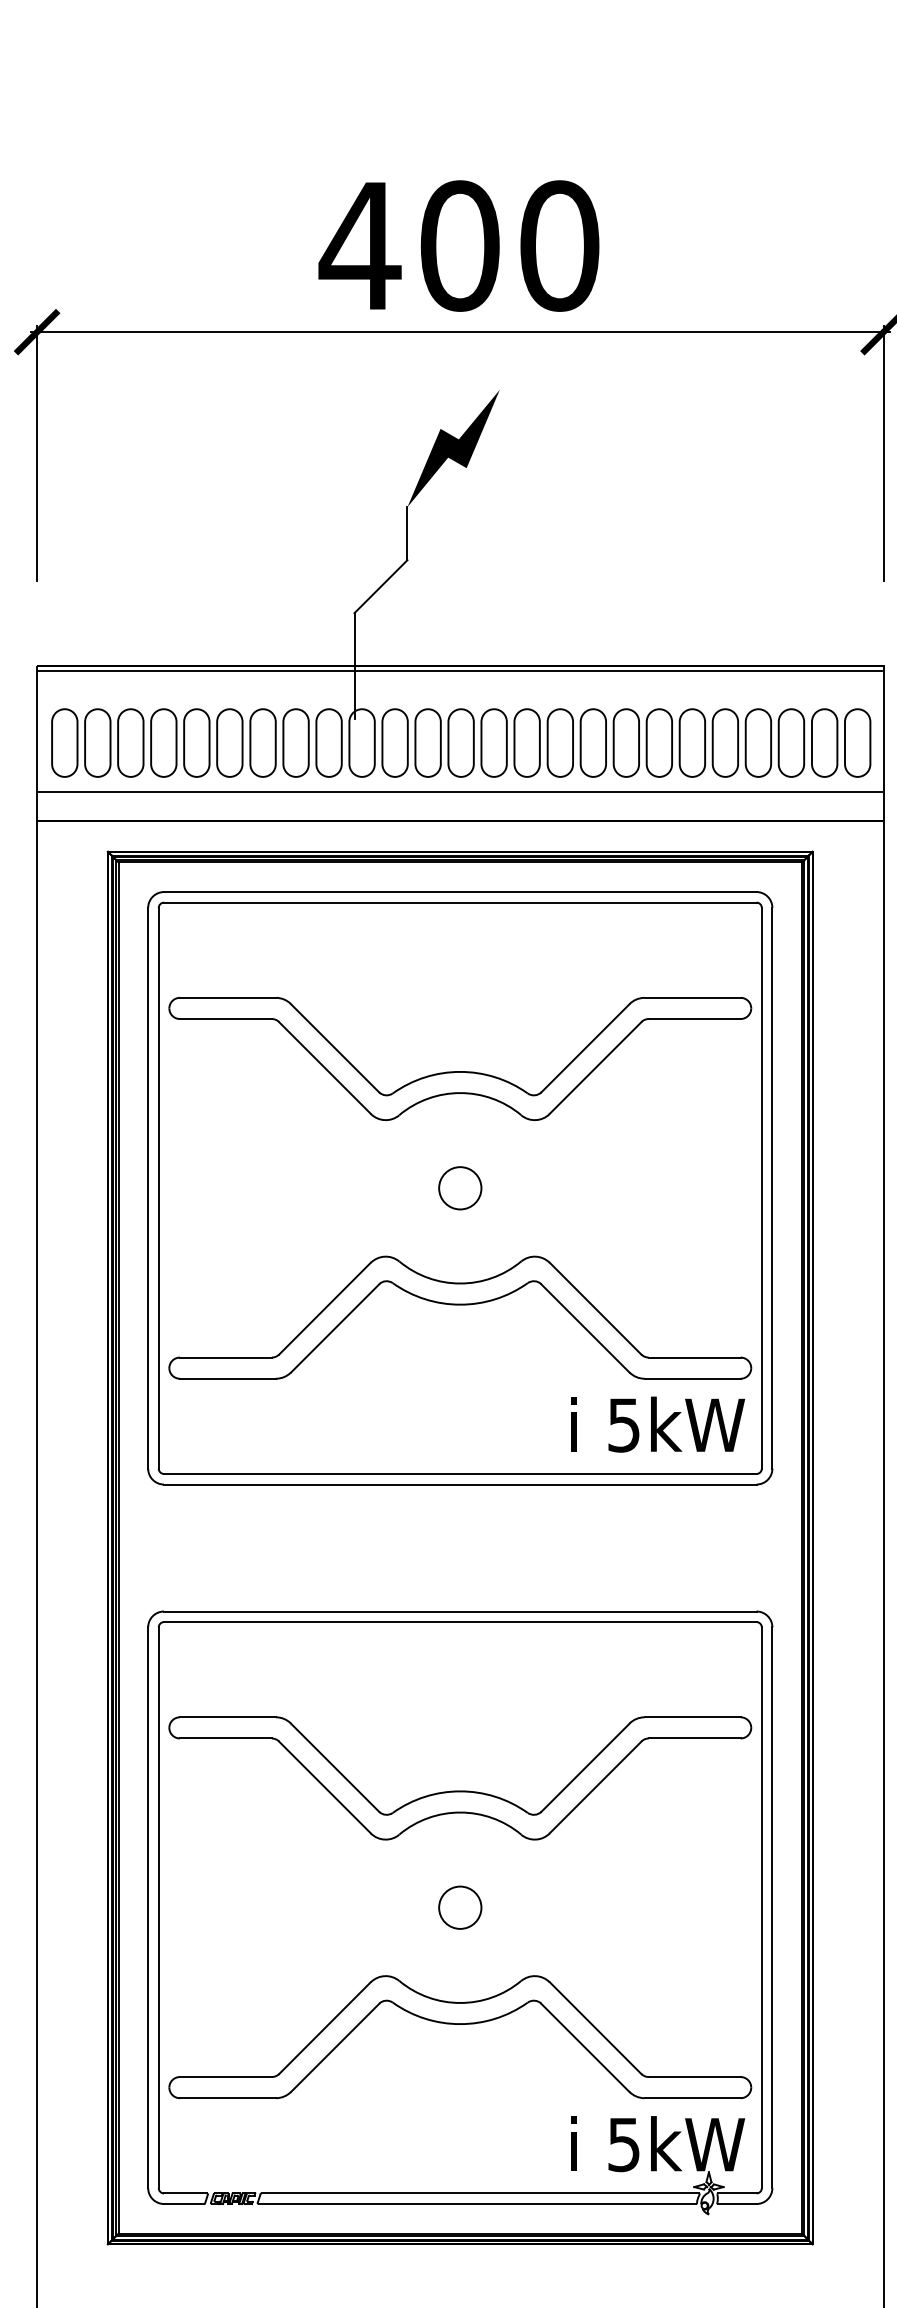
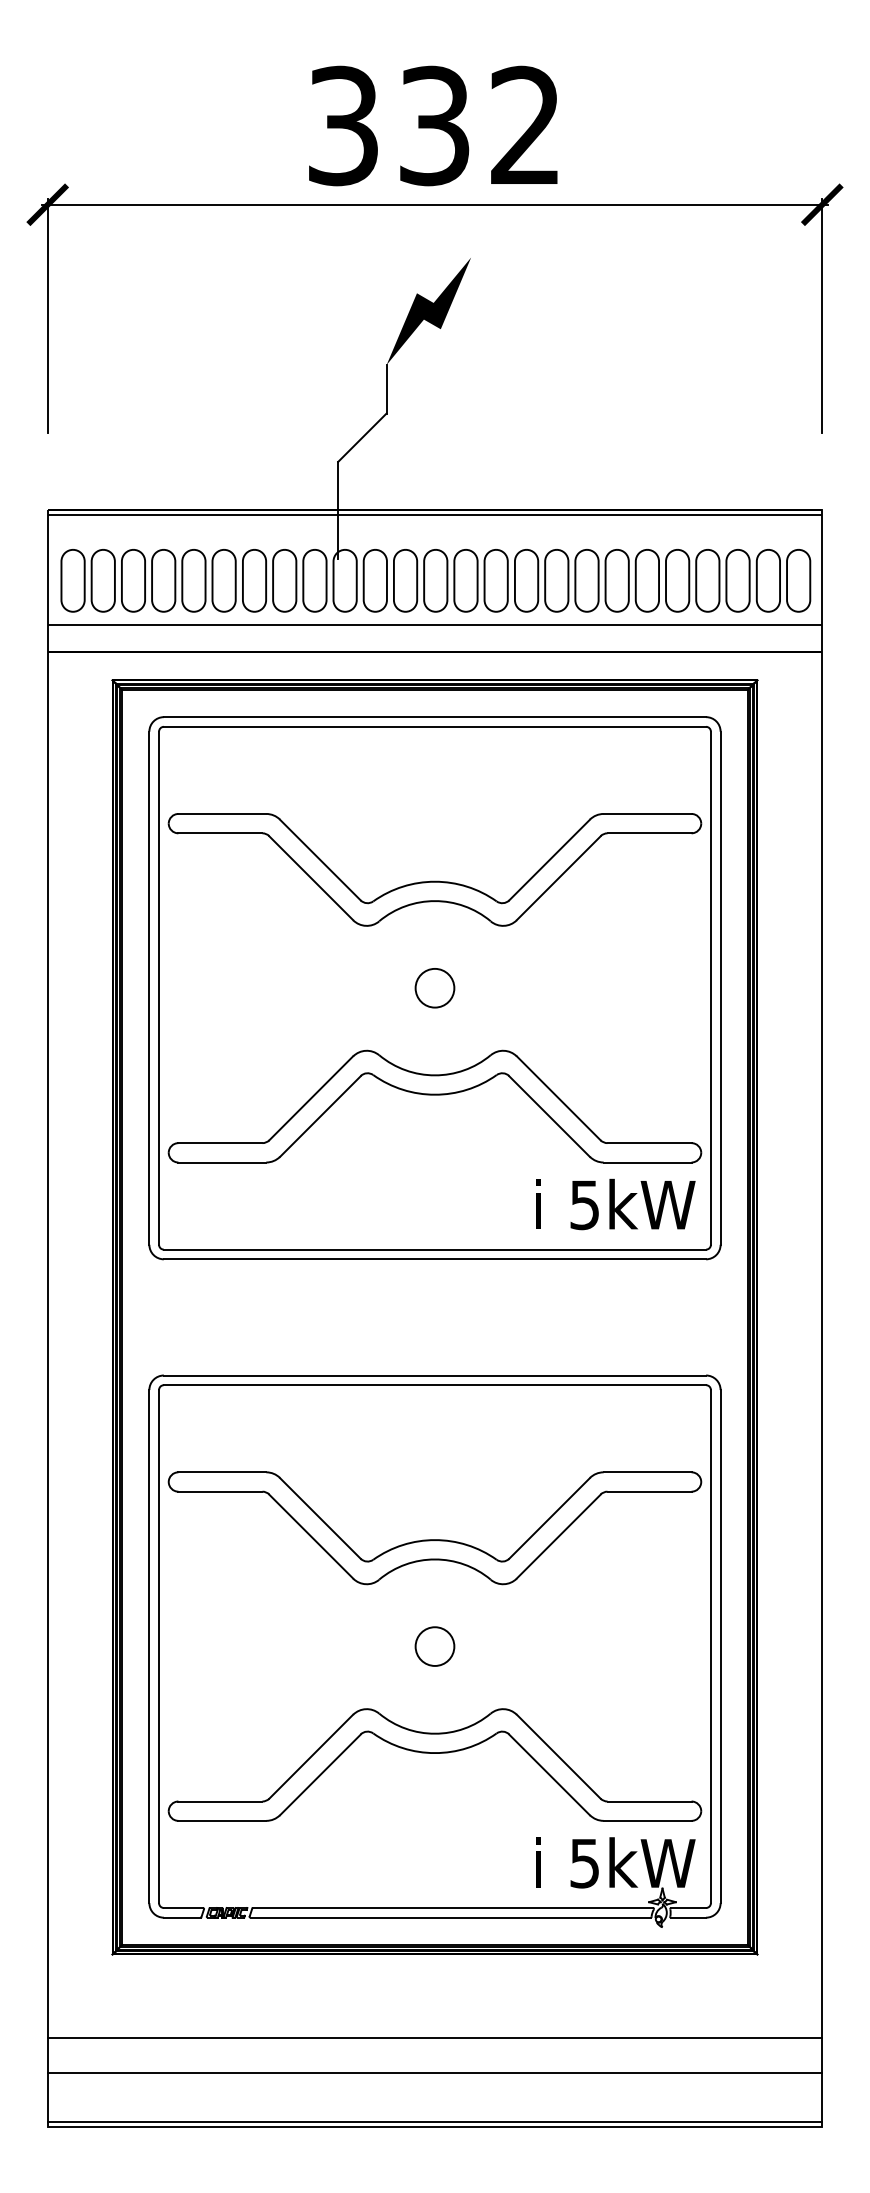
text: (458, 245) -> (433, 125), 400 -> 332

